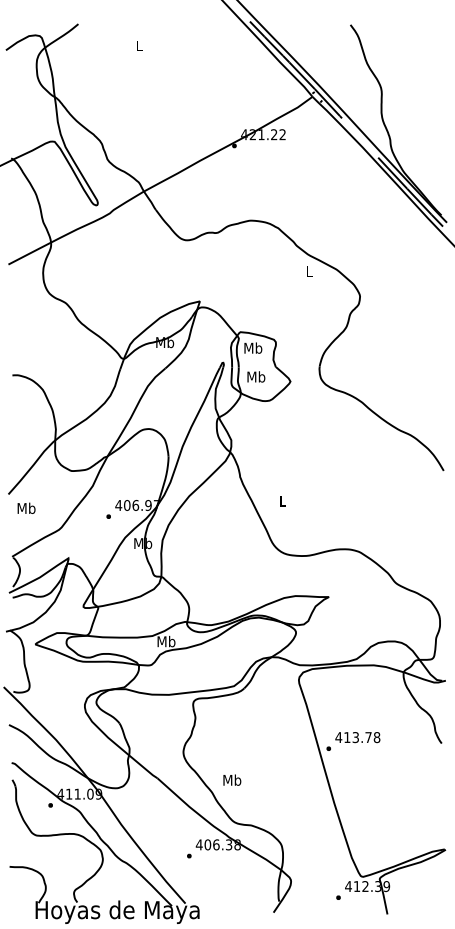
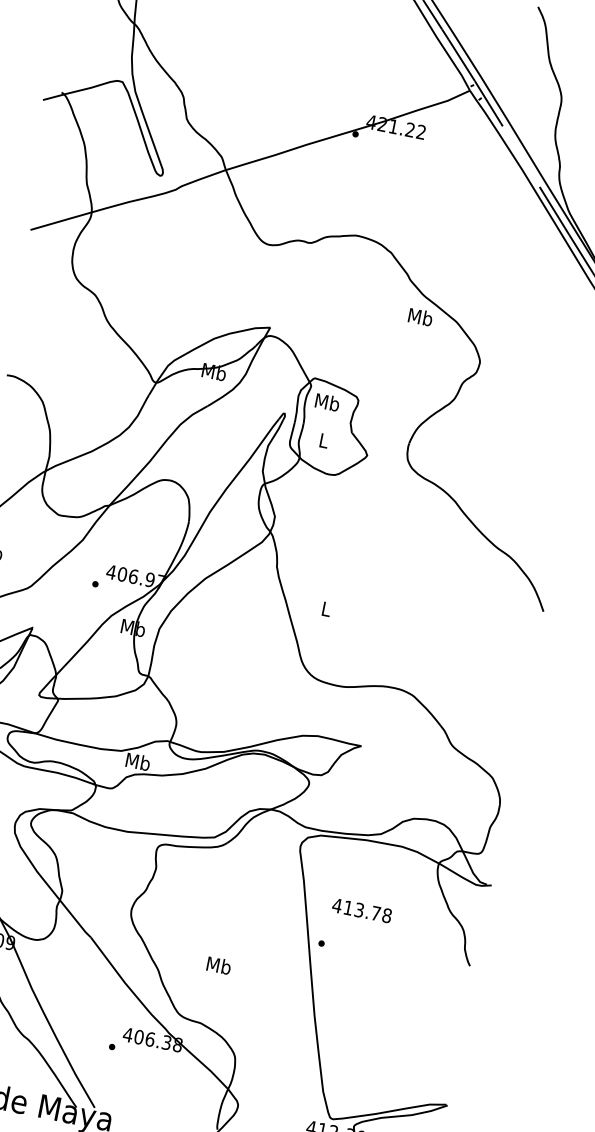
text: (309, 271) -> (420, 317), L -> Mb
text: (256, 376) -> (324, 440), Mb -> L
text: (357, 737) -> (361, 910), moved
text: (232, 779) -> (219, 964), moved

